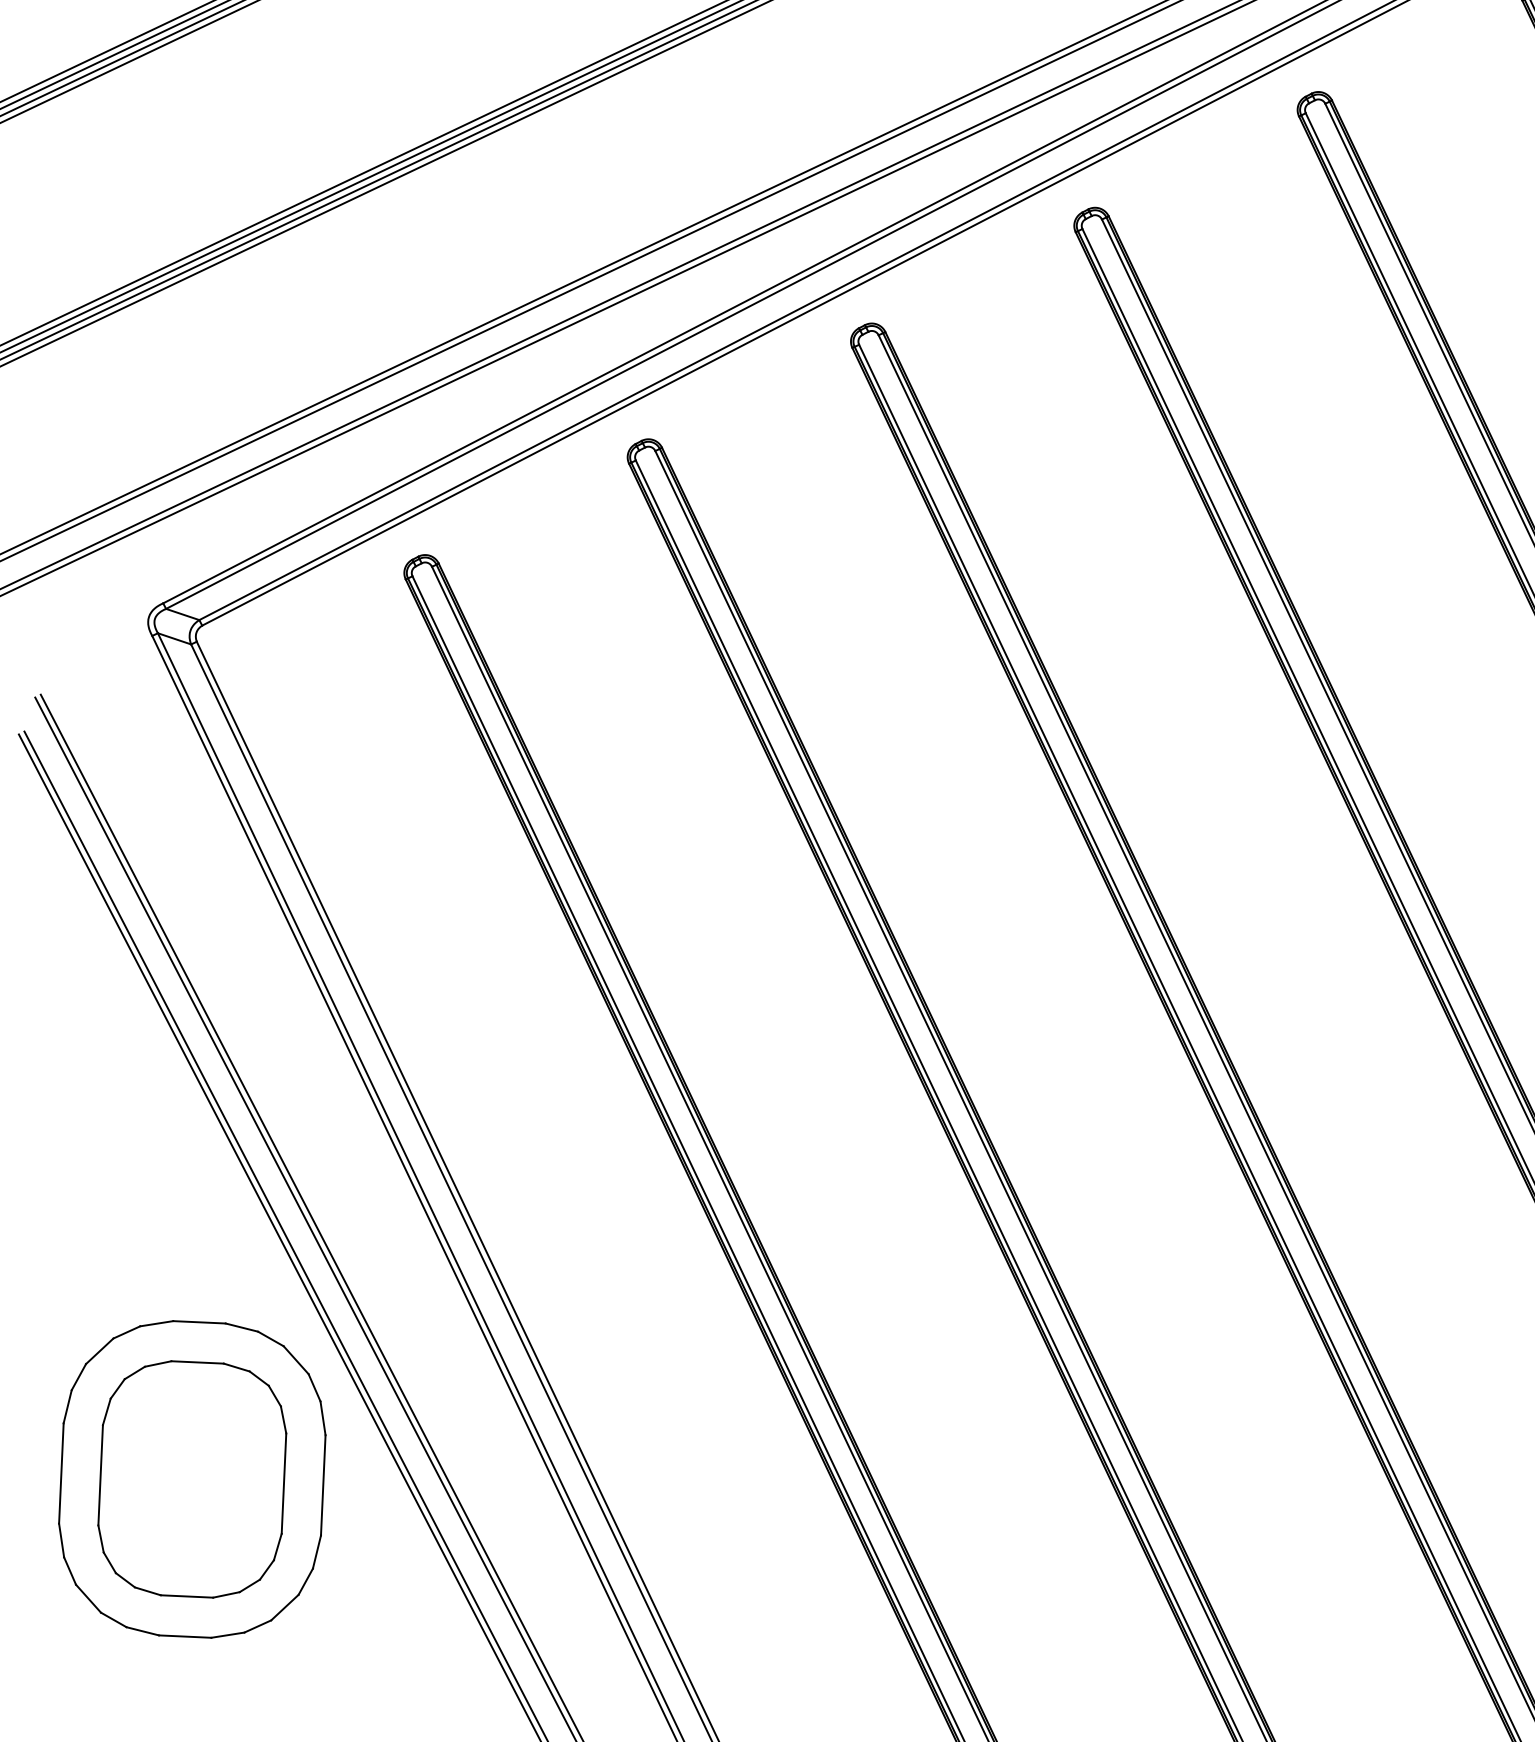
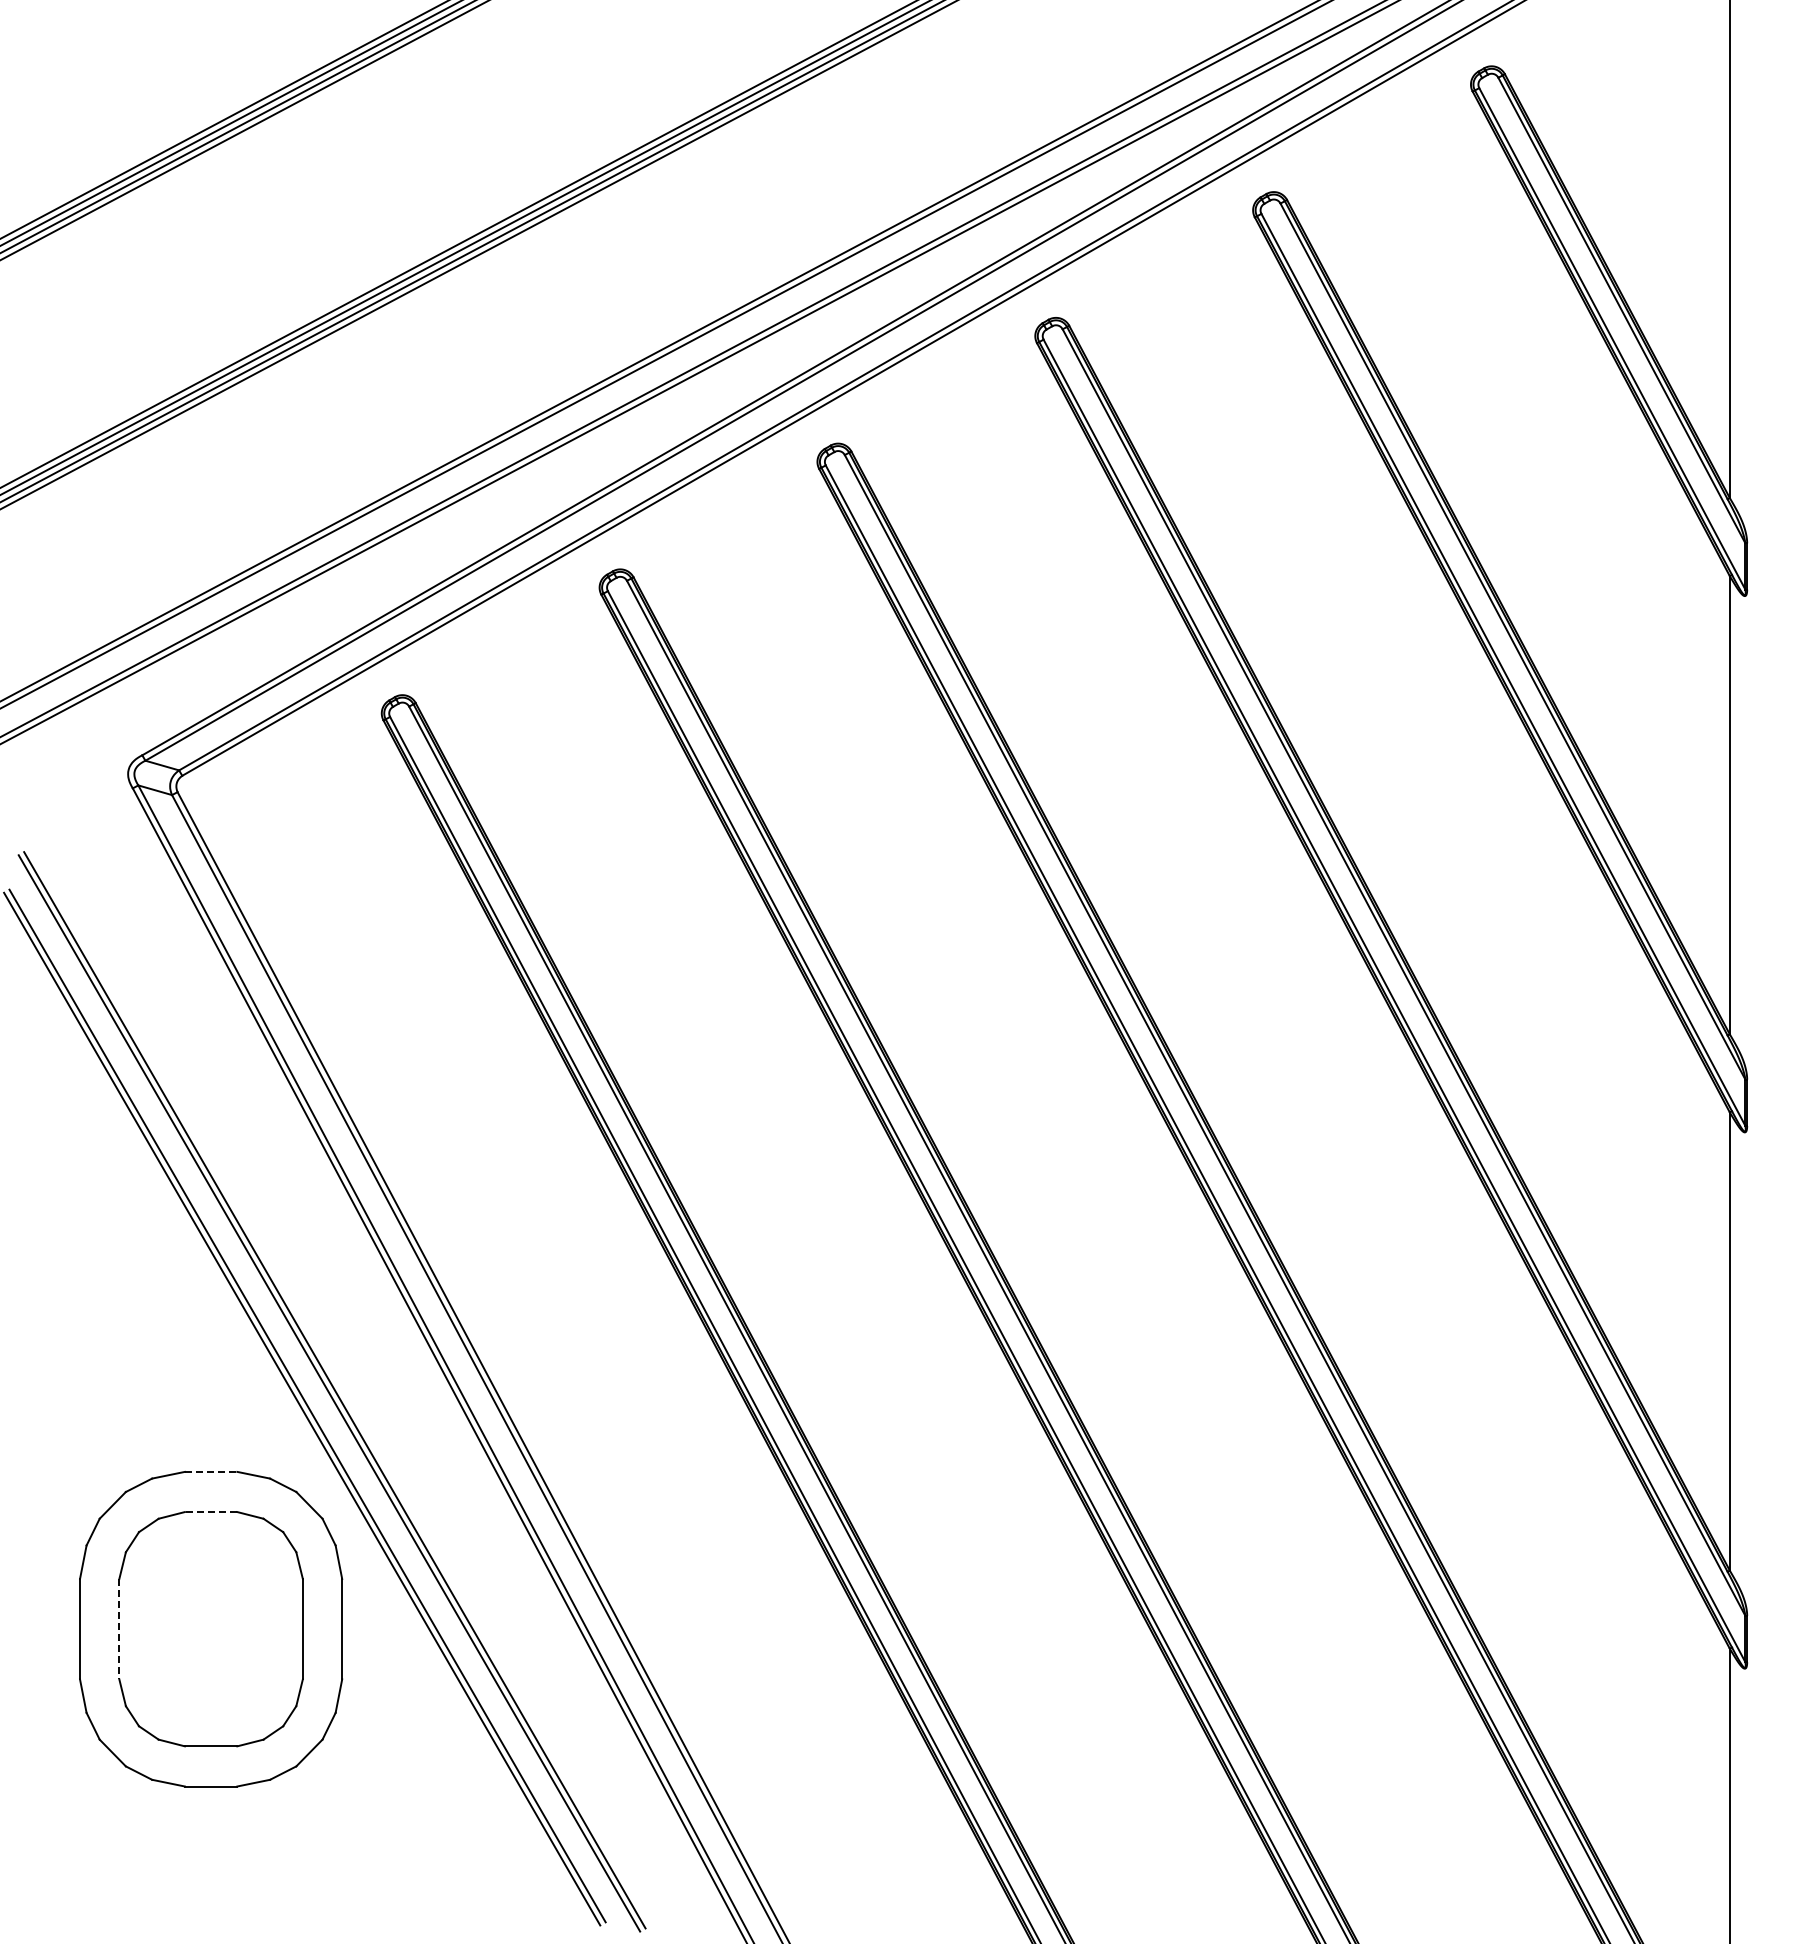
line: (199, 1321) -> (211, 1471), solid -> dashed
line: (197, 1362) -> (210, 1512), solid -> dashed
line: (100, 1475) -> (119, 1629), solid -> dashed

